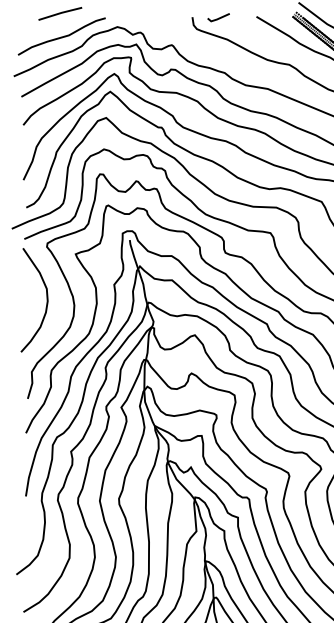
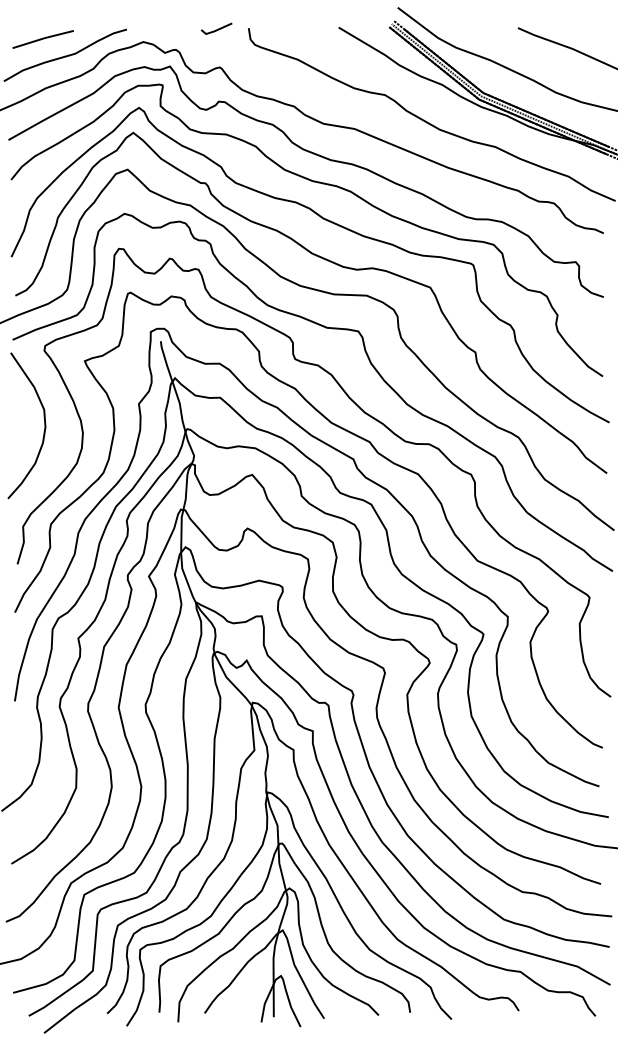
line: (59, 13) -> (42, 39), moved
line: (218, 18) -> (216, 29), moved

